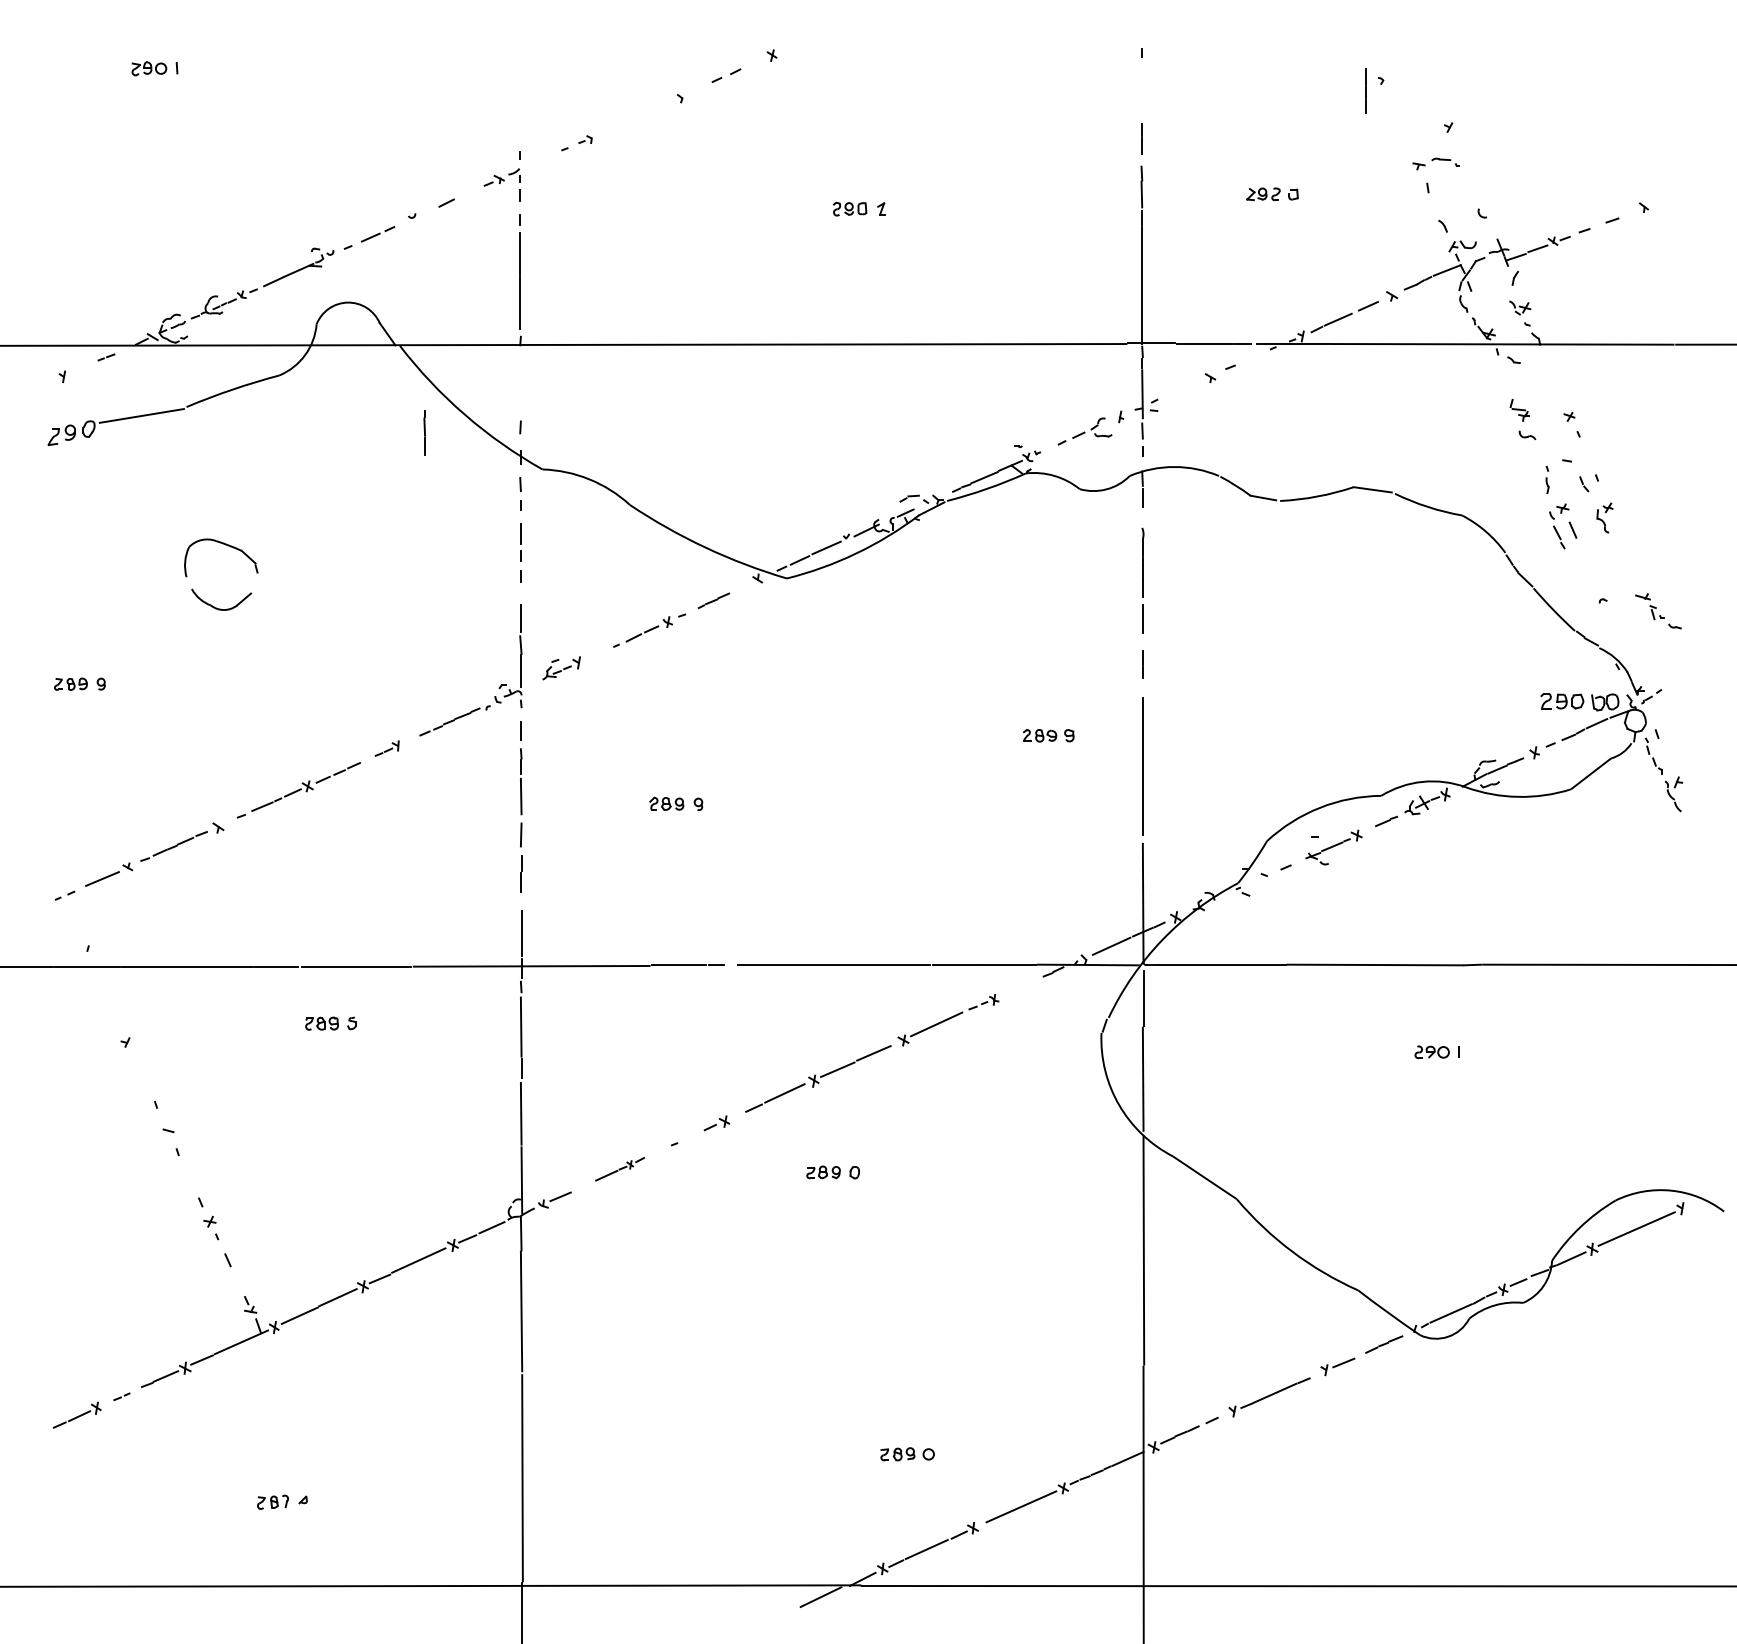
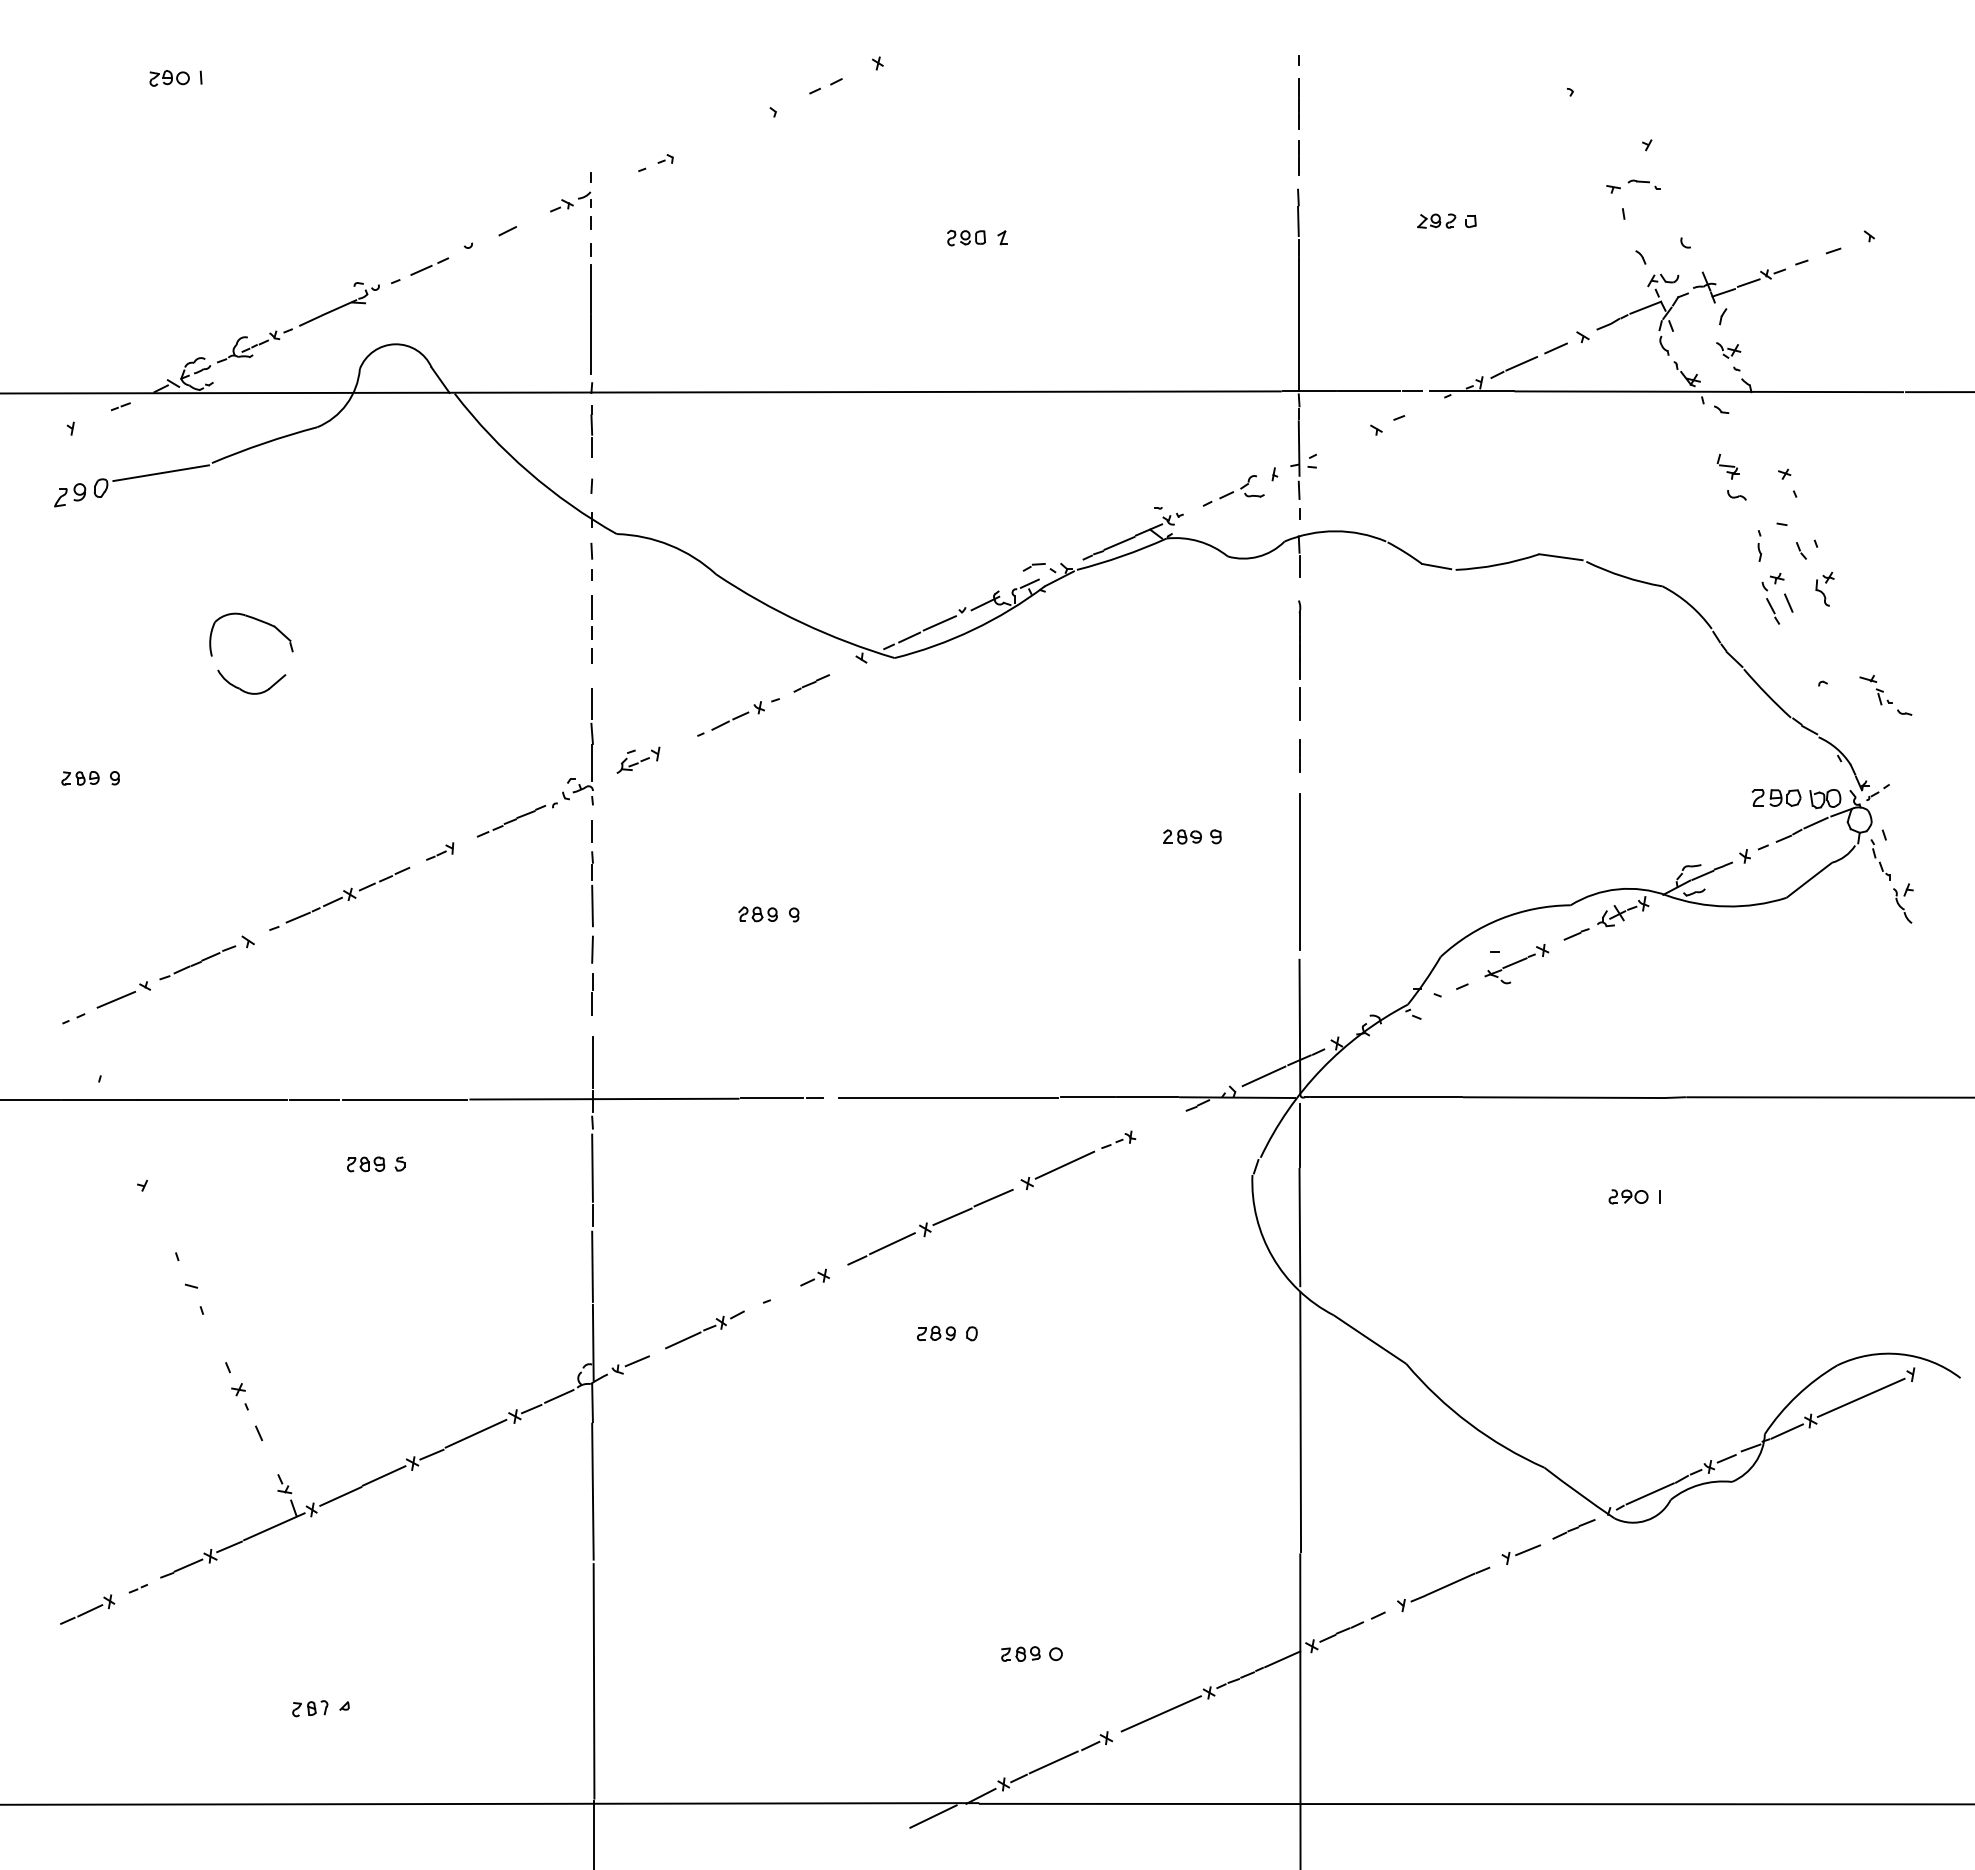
line: (1365, 90) -> (1298, 103), moved
part: (424, 432) -> (591, 431), moved
part: (619, 1168) -> (704, 1329), size x1.43

